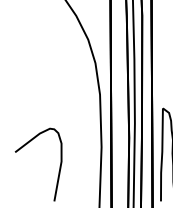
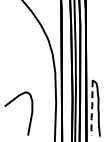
line: (162, 155) -> (92, 108), solid -> dashed

